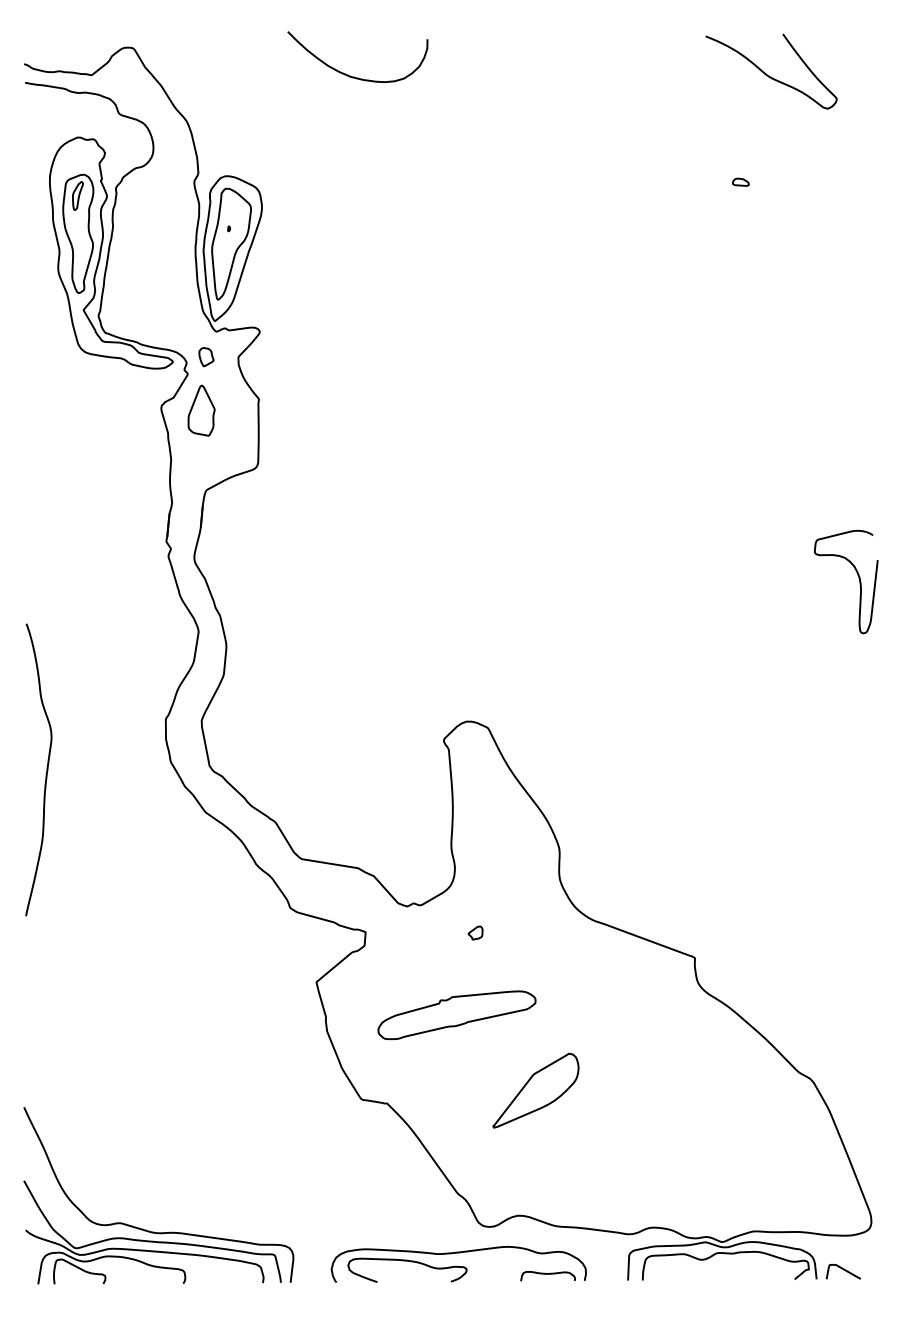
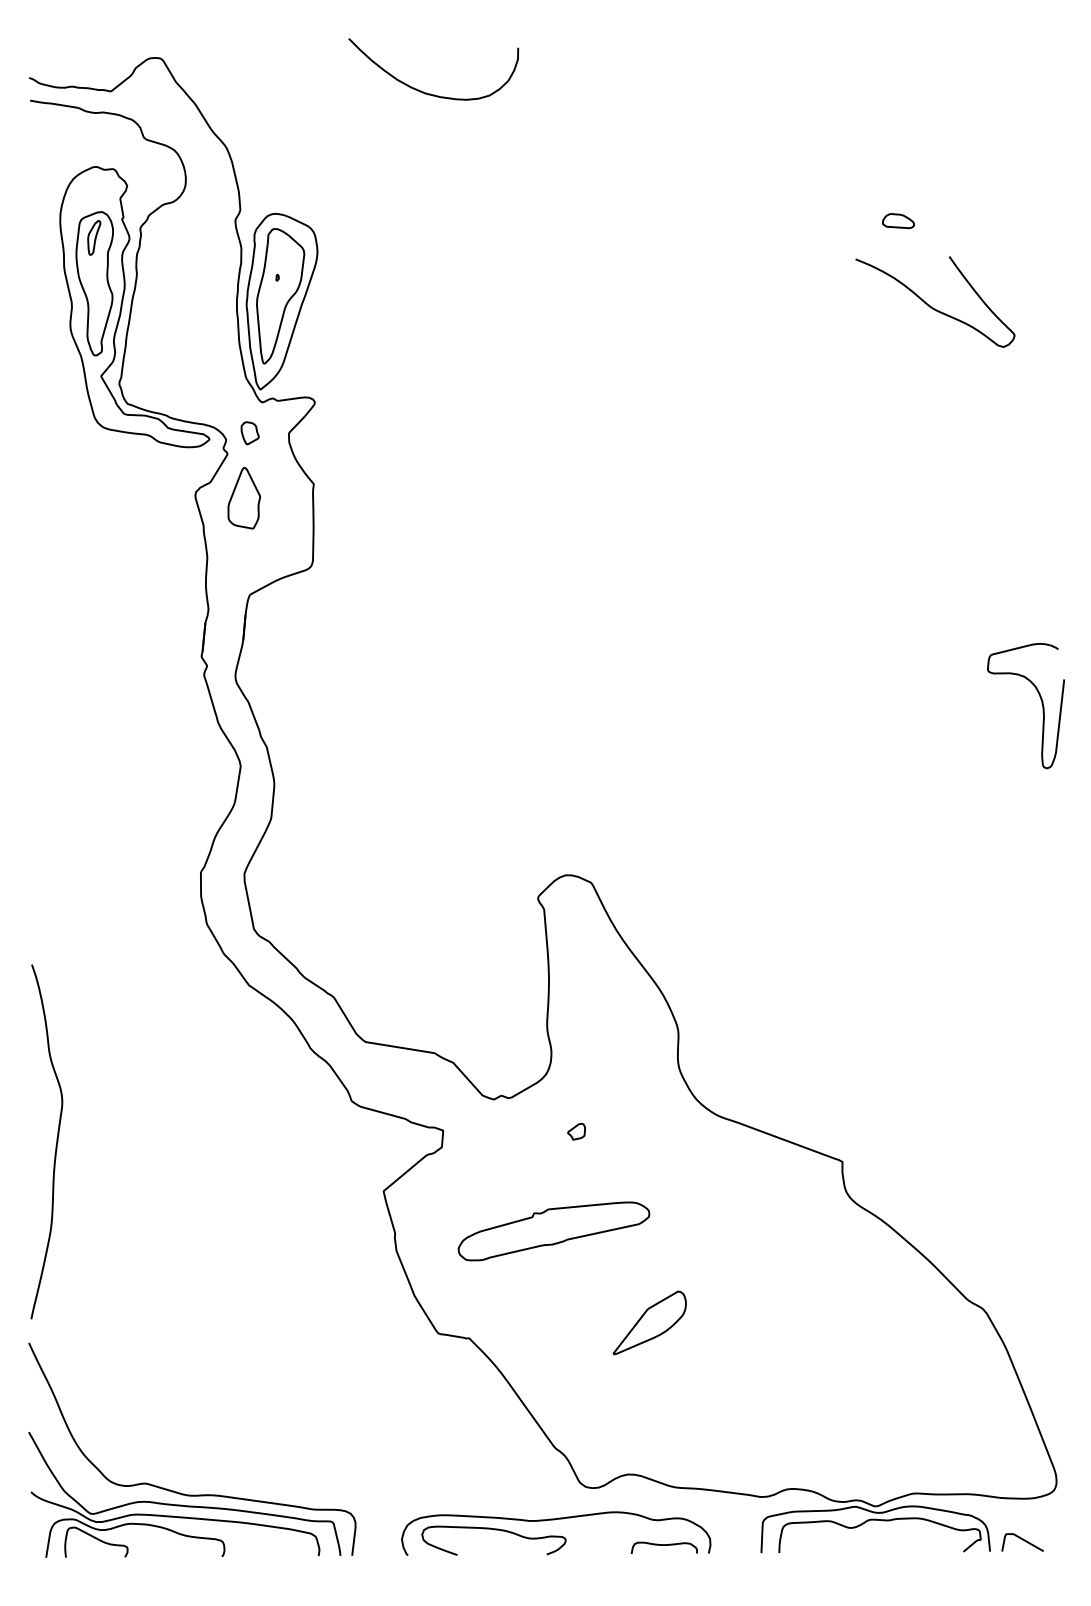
curve: (769, 76) -> (933, 307), moved
part: (740, 182) -> (897, 221), size x1.6
curve: (45, 772) -> (55, 1145), moved
part: (535, 1090) -> (649, 1322), size x0.7

